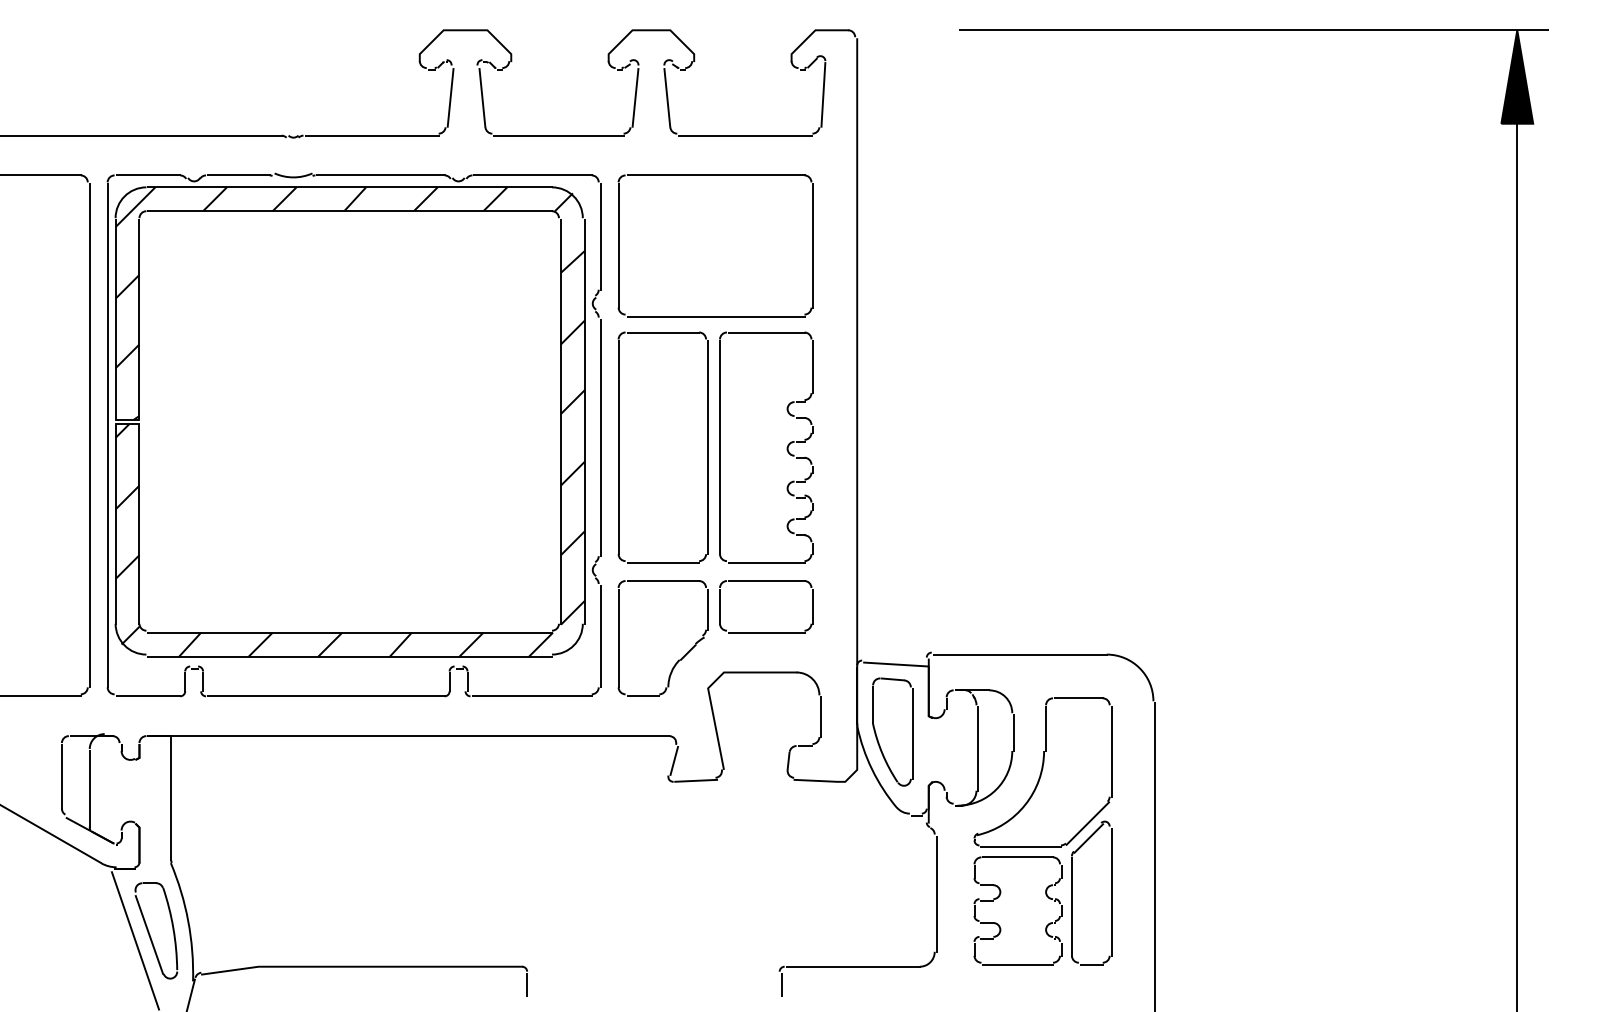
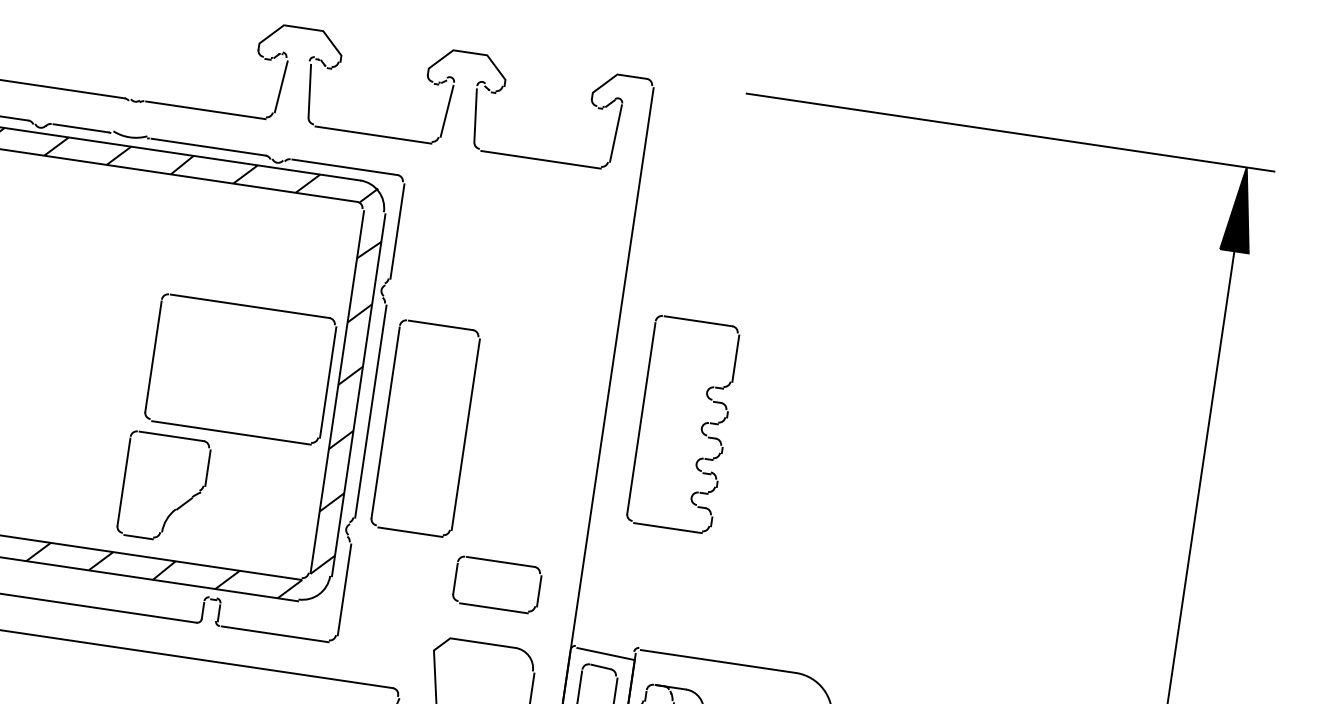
part: (715, 175) -> (249, 306), moved
part: (786, 447) -> (701, 427), moved
part: (678, 659) -> (174, 508), moved

